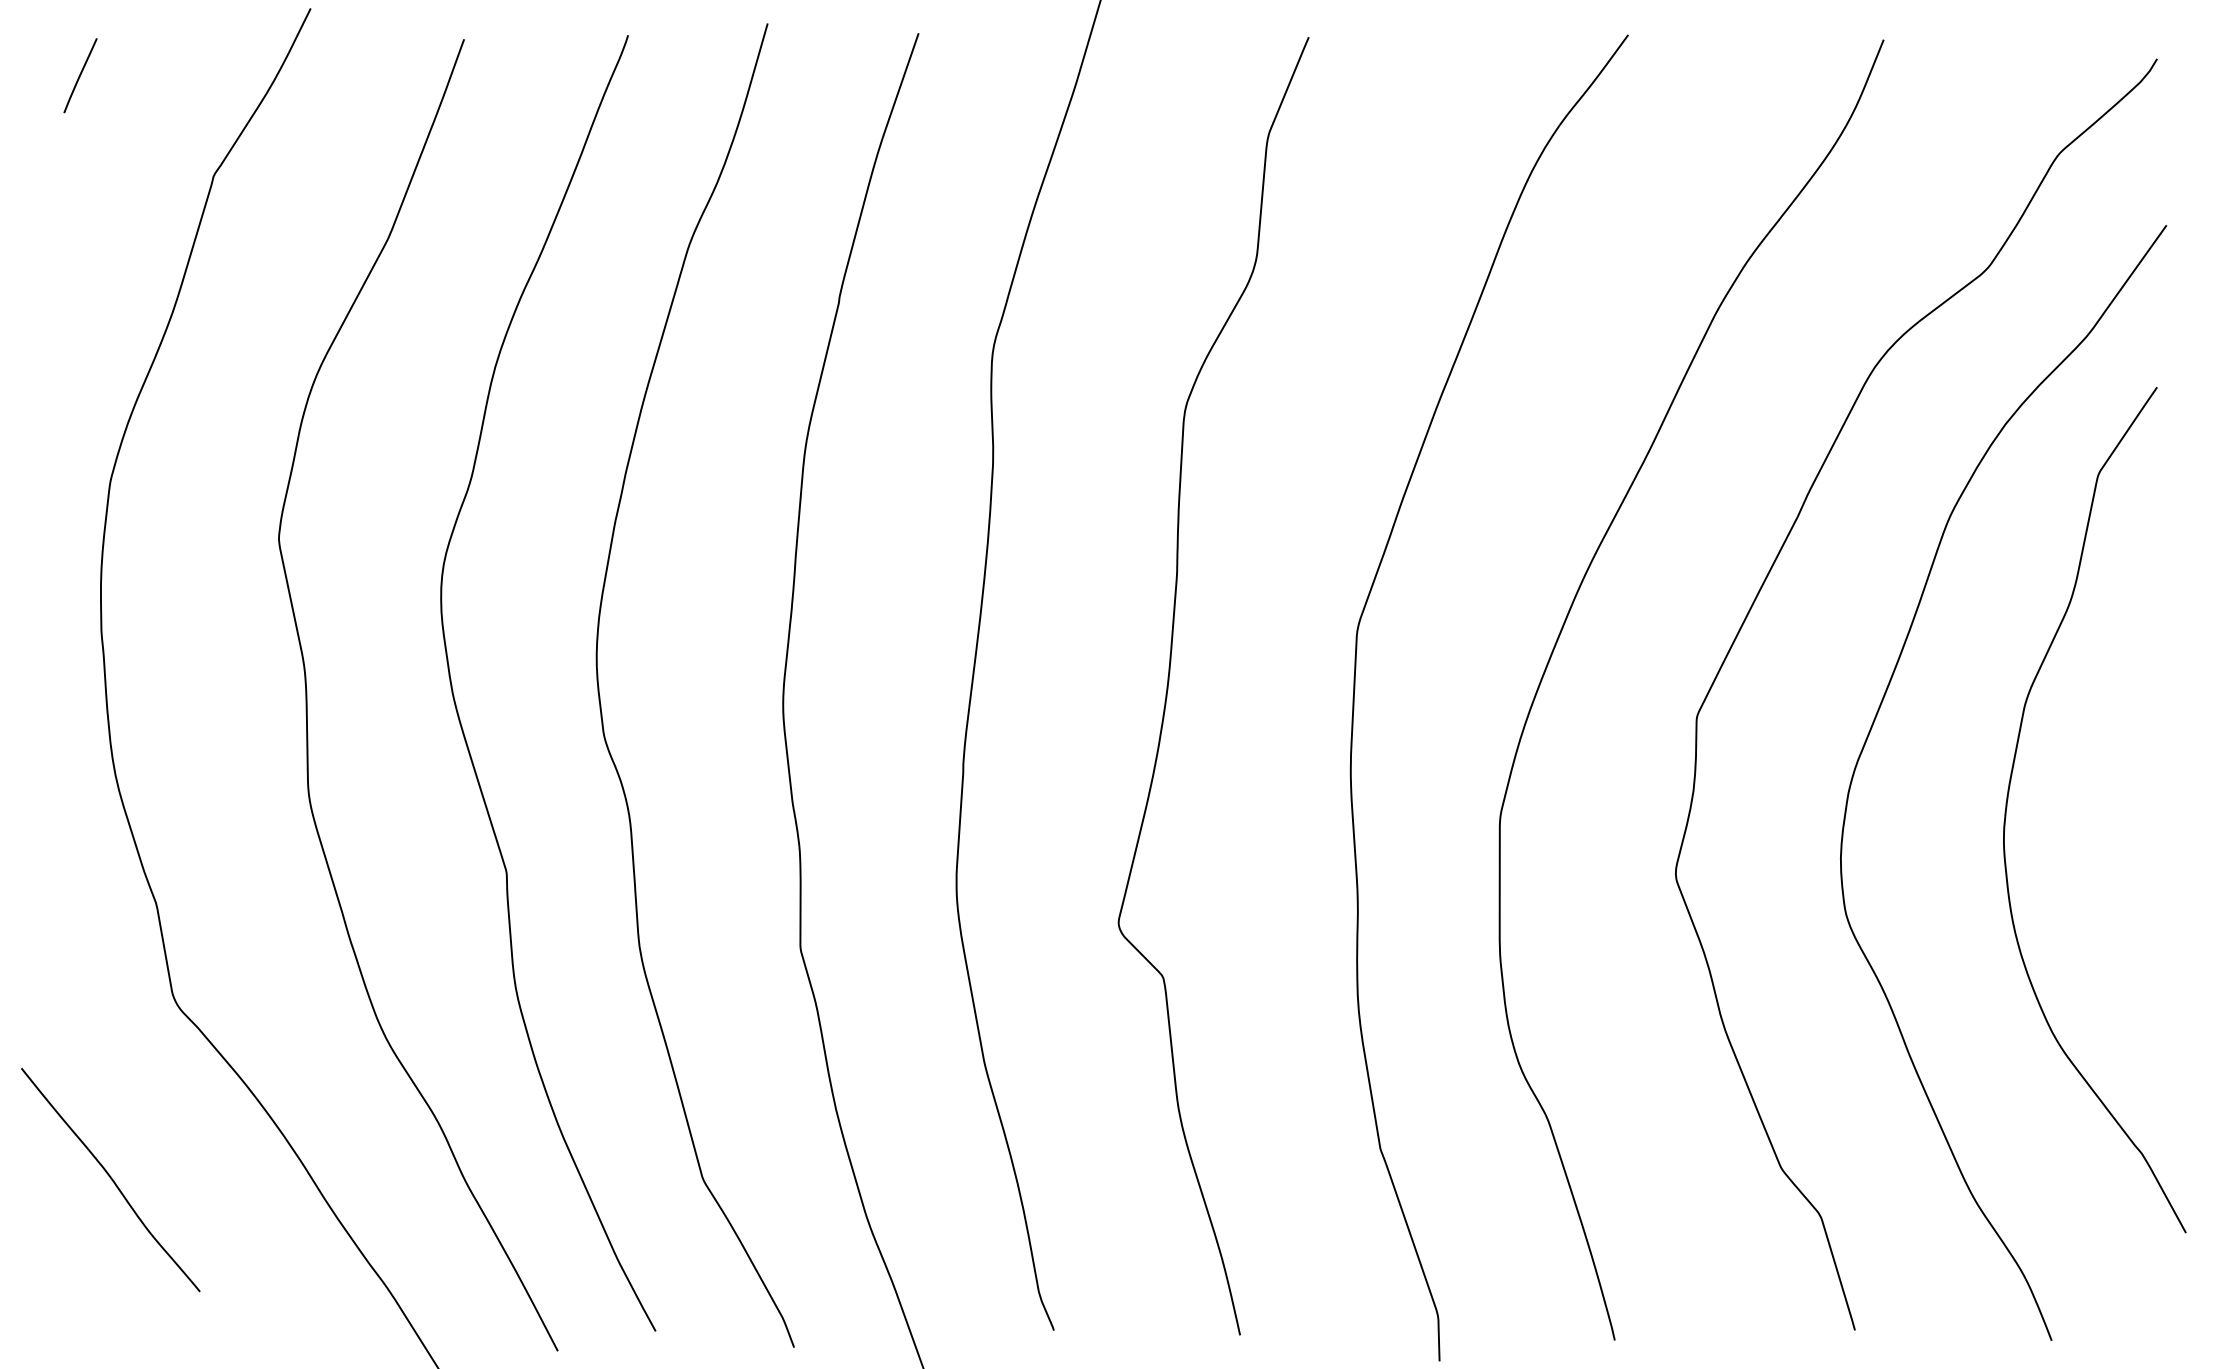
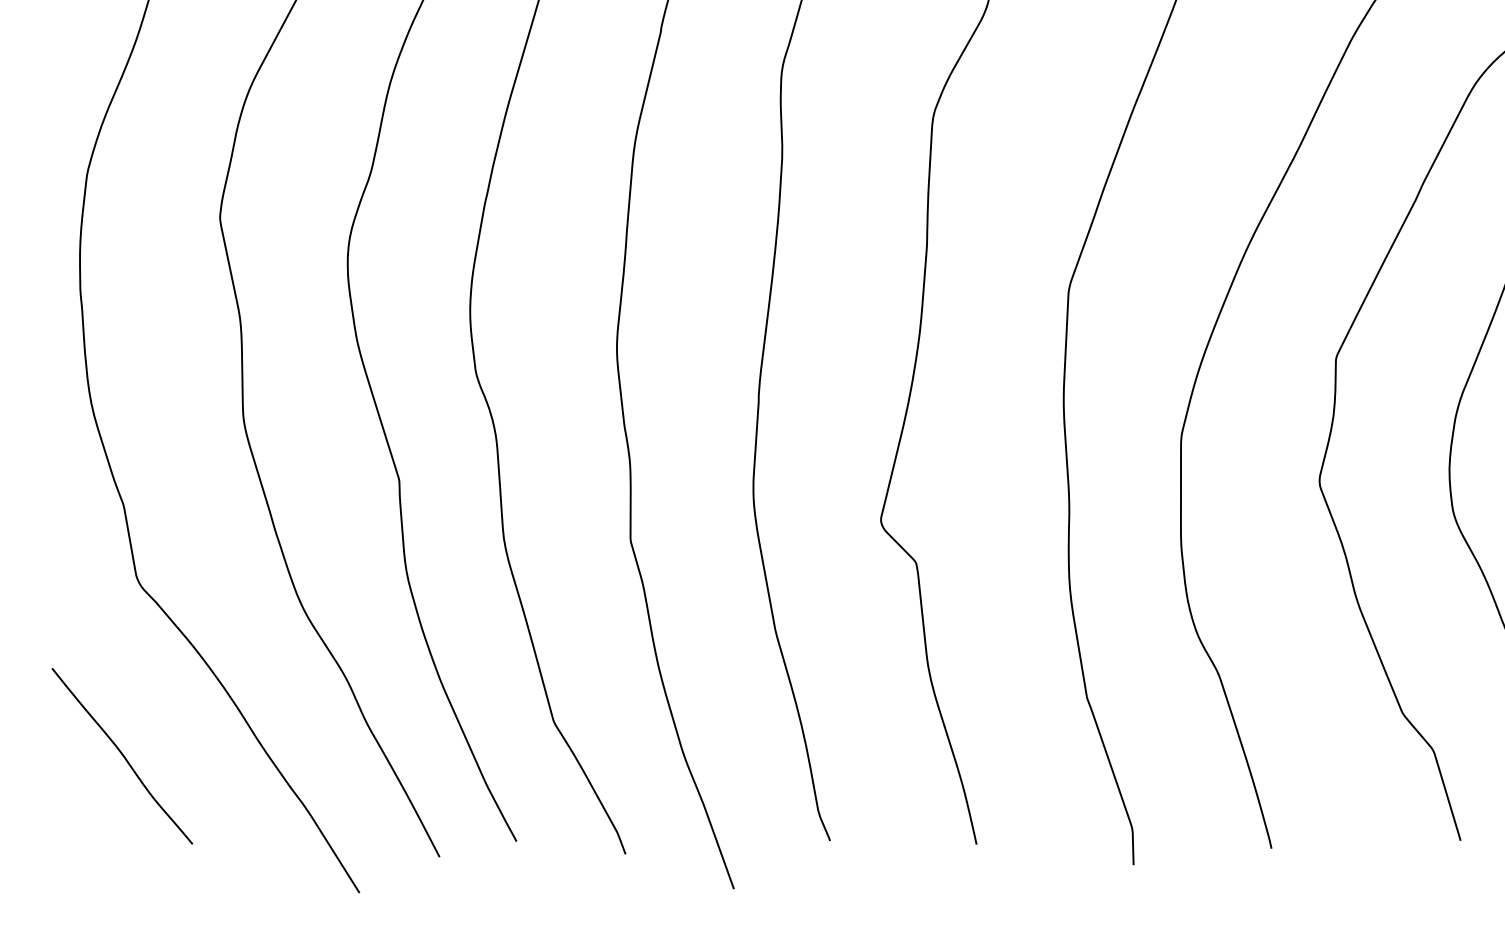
curve: (111, 1180) -> (122, 756), moved

